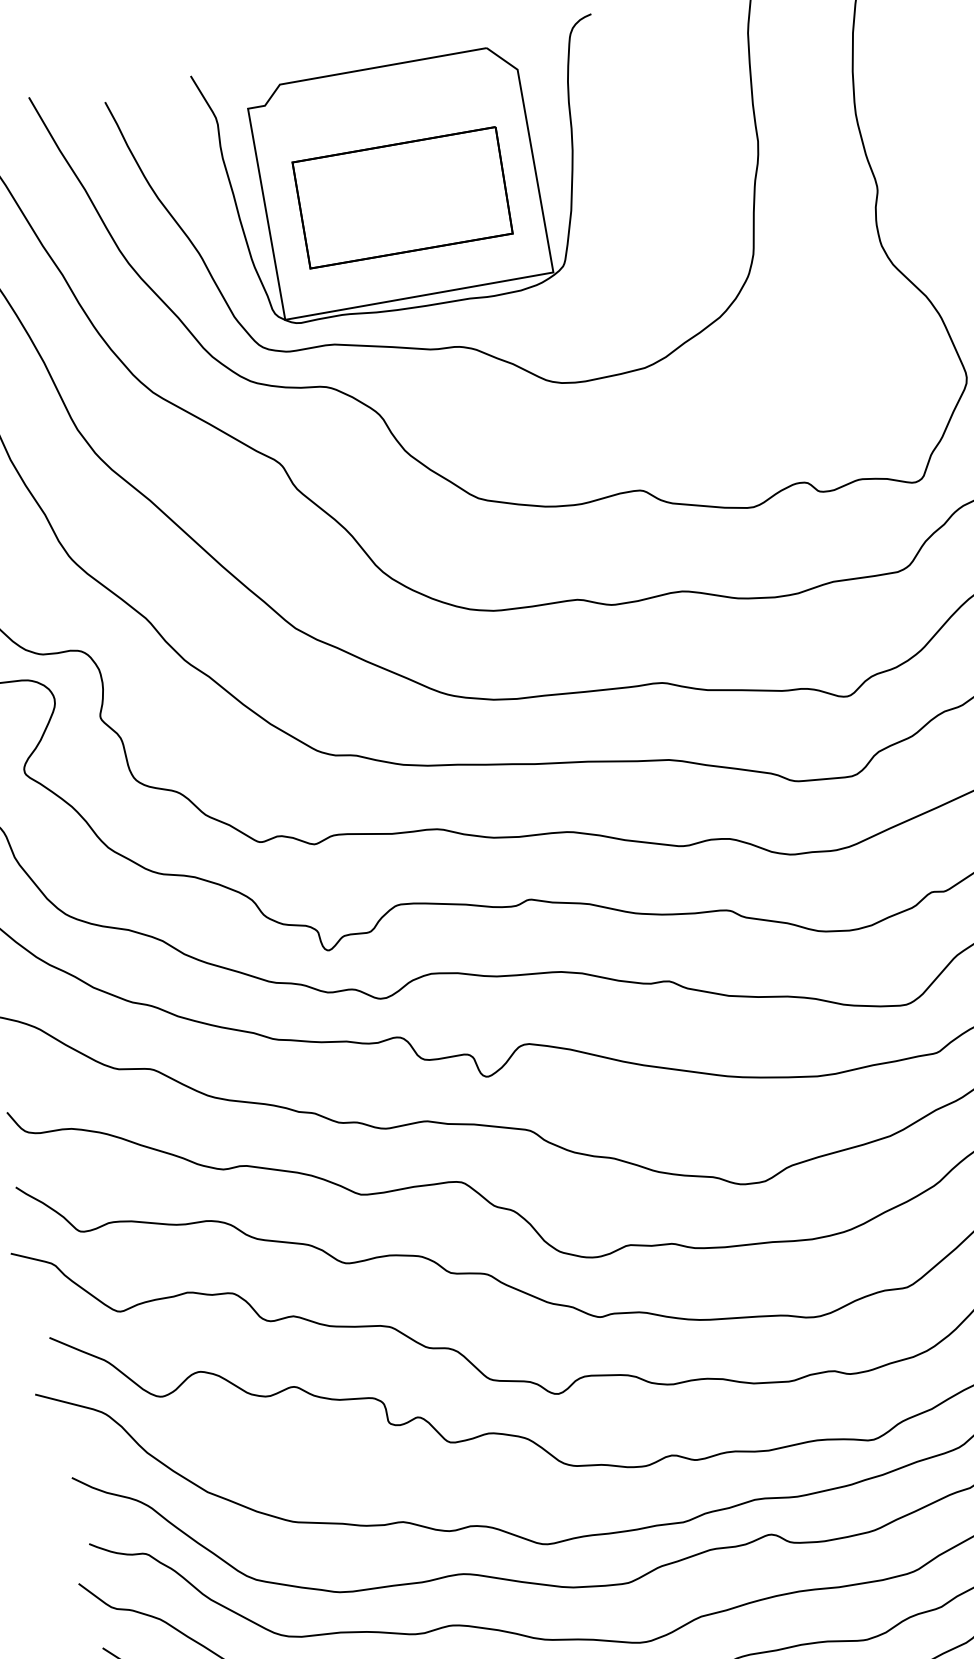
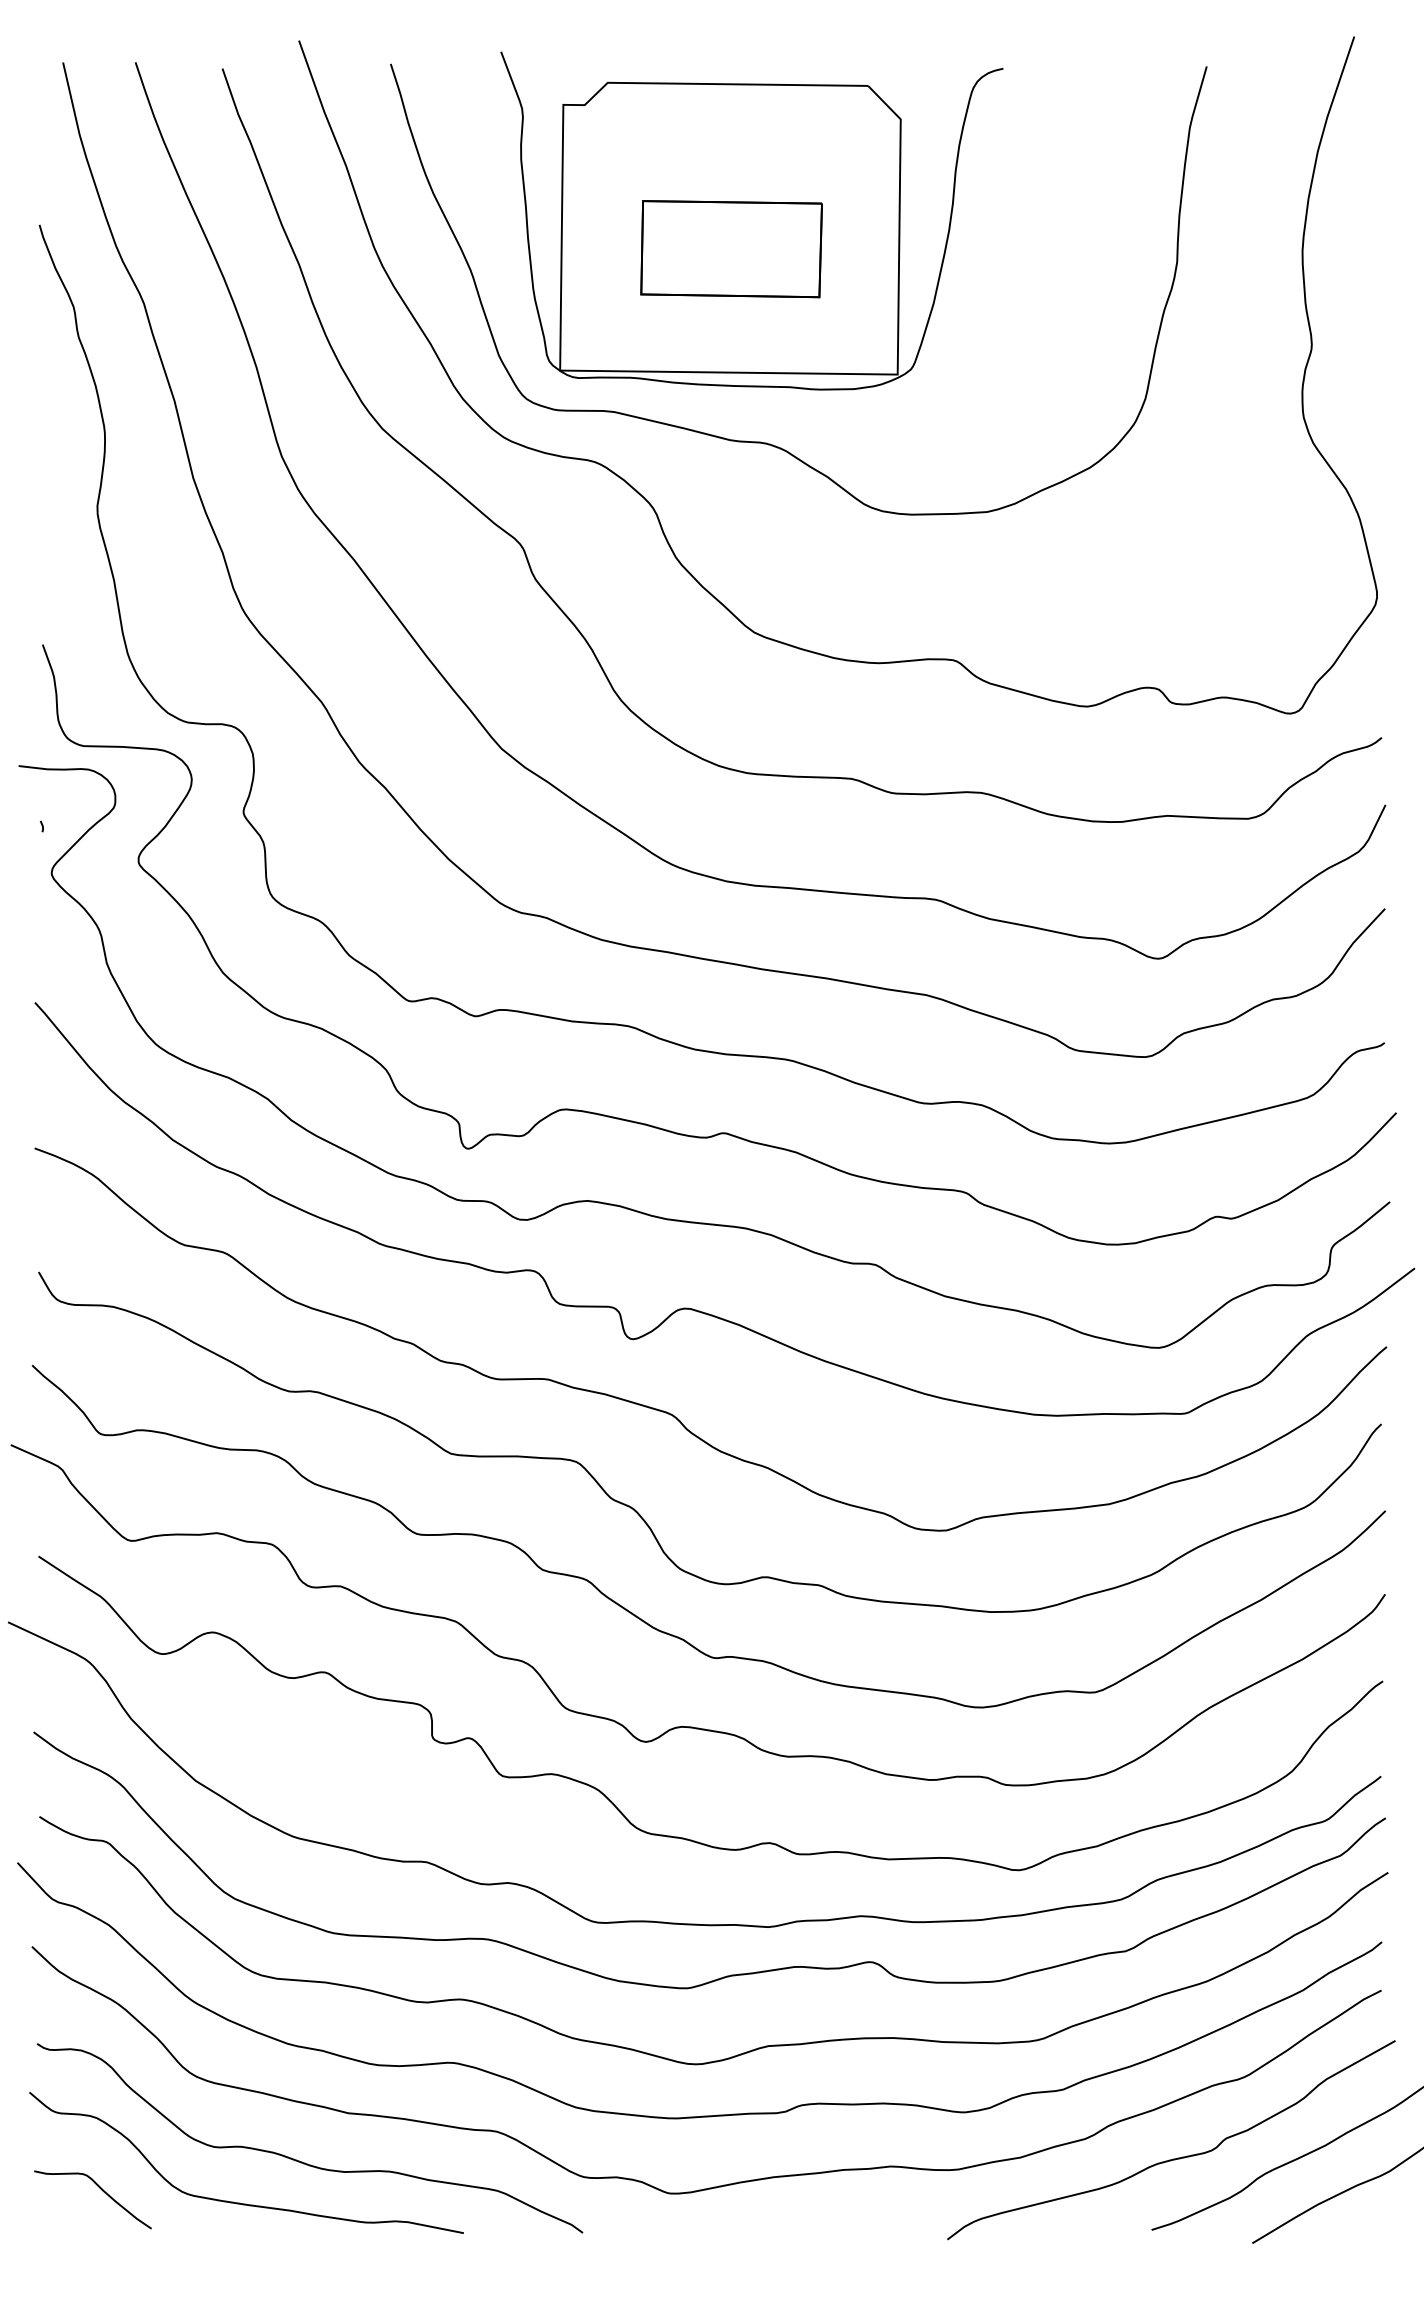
part: (402, 197) -> (731, 248), size x0.7

